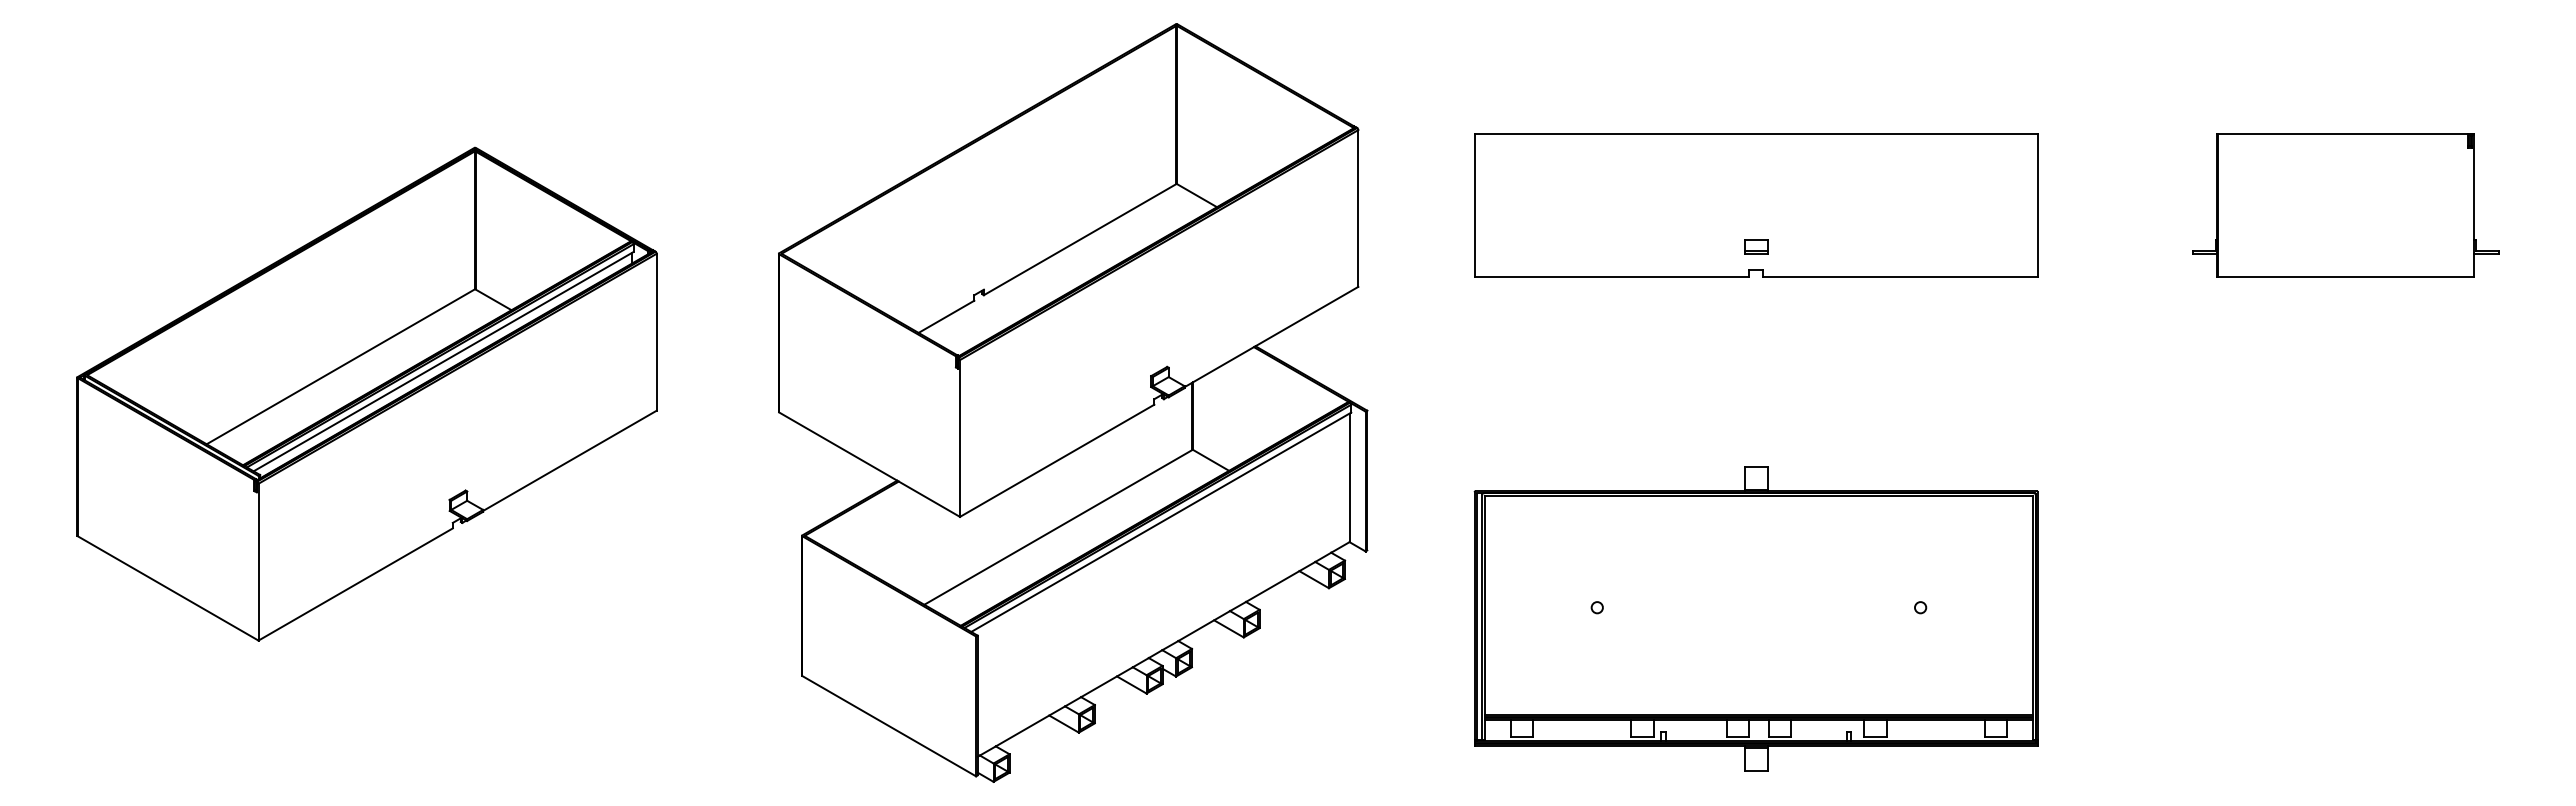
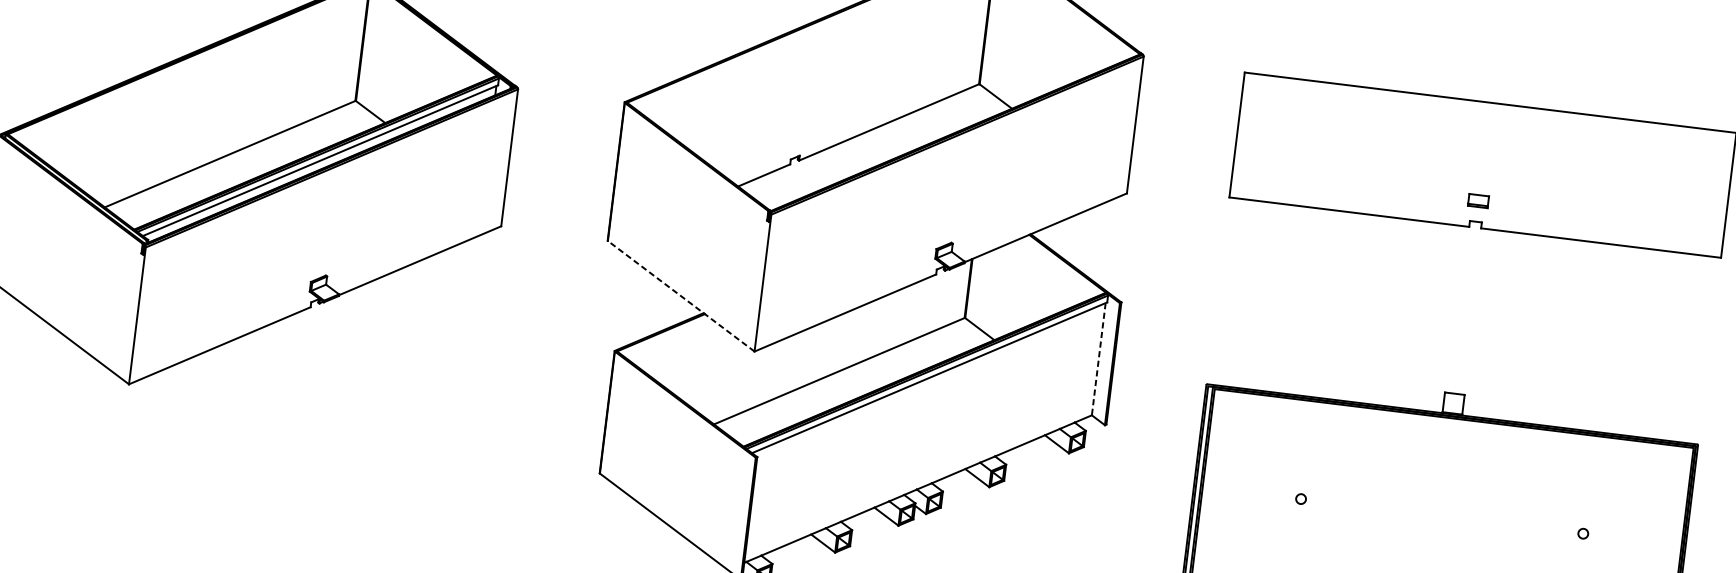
line: (869, 464) -> (681, 296), solid -> dashed
line: (1349, 478) -> (1098, 359), solid -> dashed

